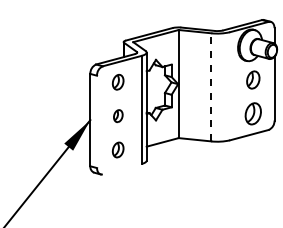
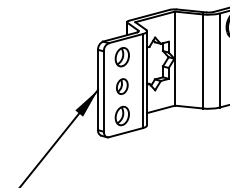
part: (117, 81) -> (121, 56), size x1.43
line: (211, 86) -> (203, 60), dashed -> solid
line: (230, 86) -> (219, 60), added
part: (118, 115) -> (122, 85), size x1.43
line: (97, 121) -> (104, 91), added
part: (117, 149) -> (121, 115), size x1.43
line: (121, 169) -> (125, 132), added

